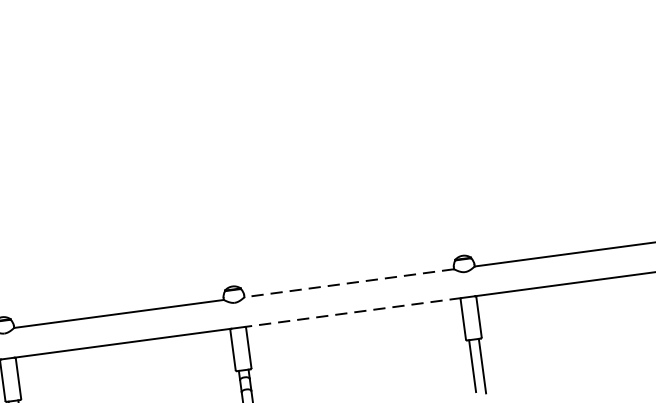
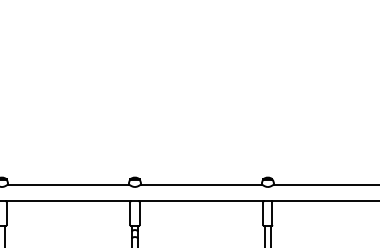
line: (349, 283) -> (201, 184), dashed -> solid
line: (353, 312) -> (201, 201), dashed -> solid

